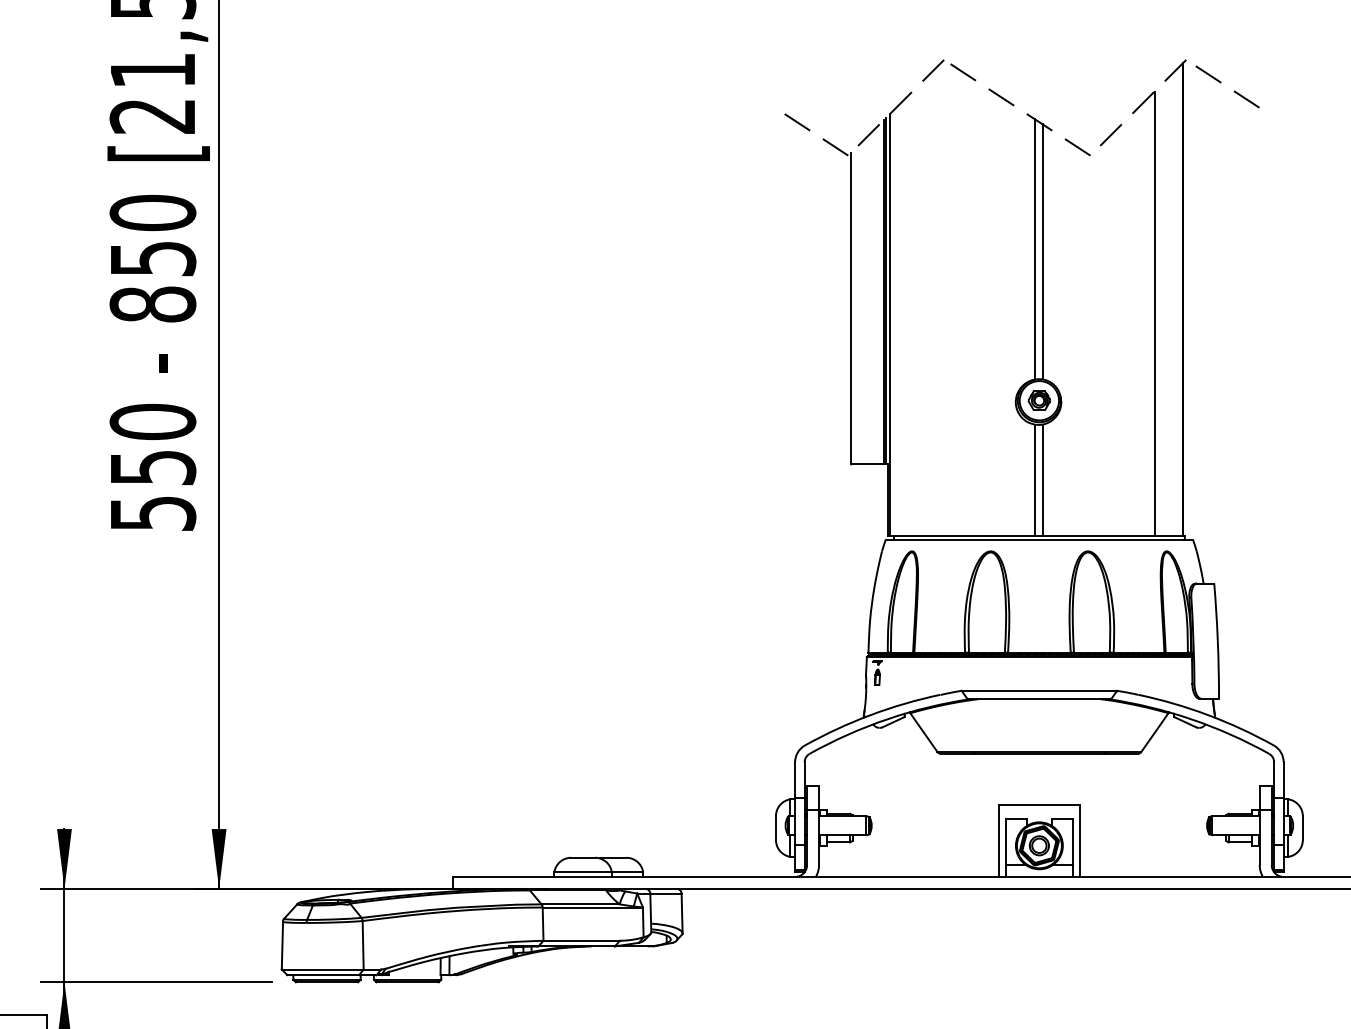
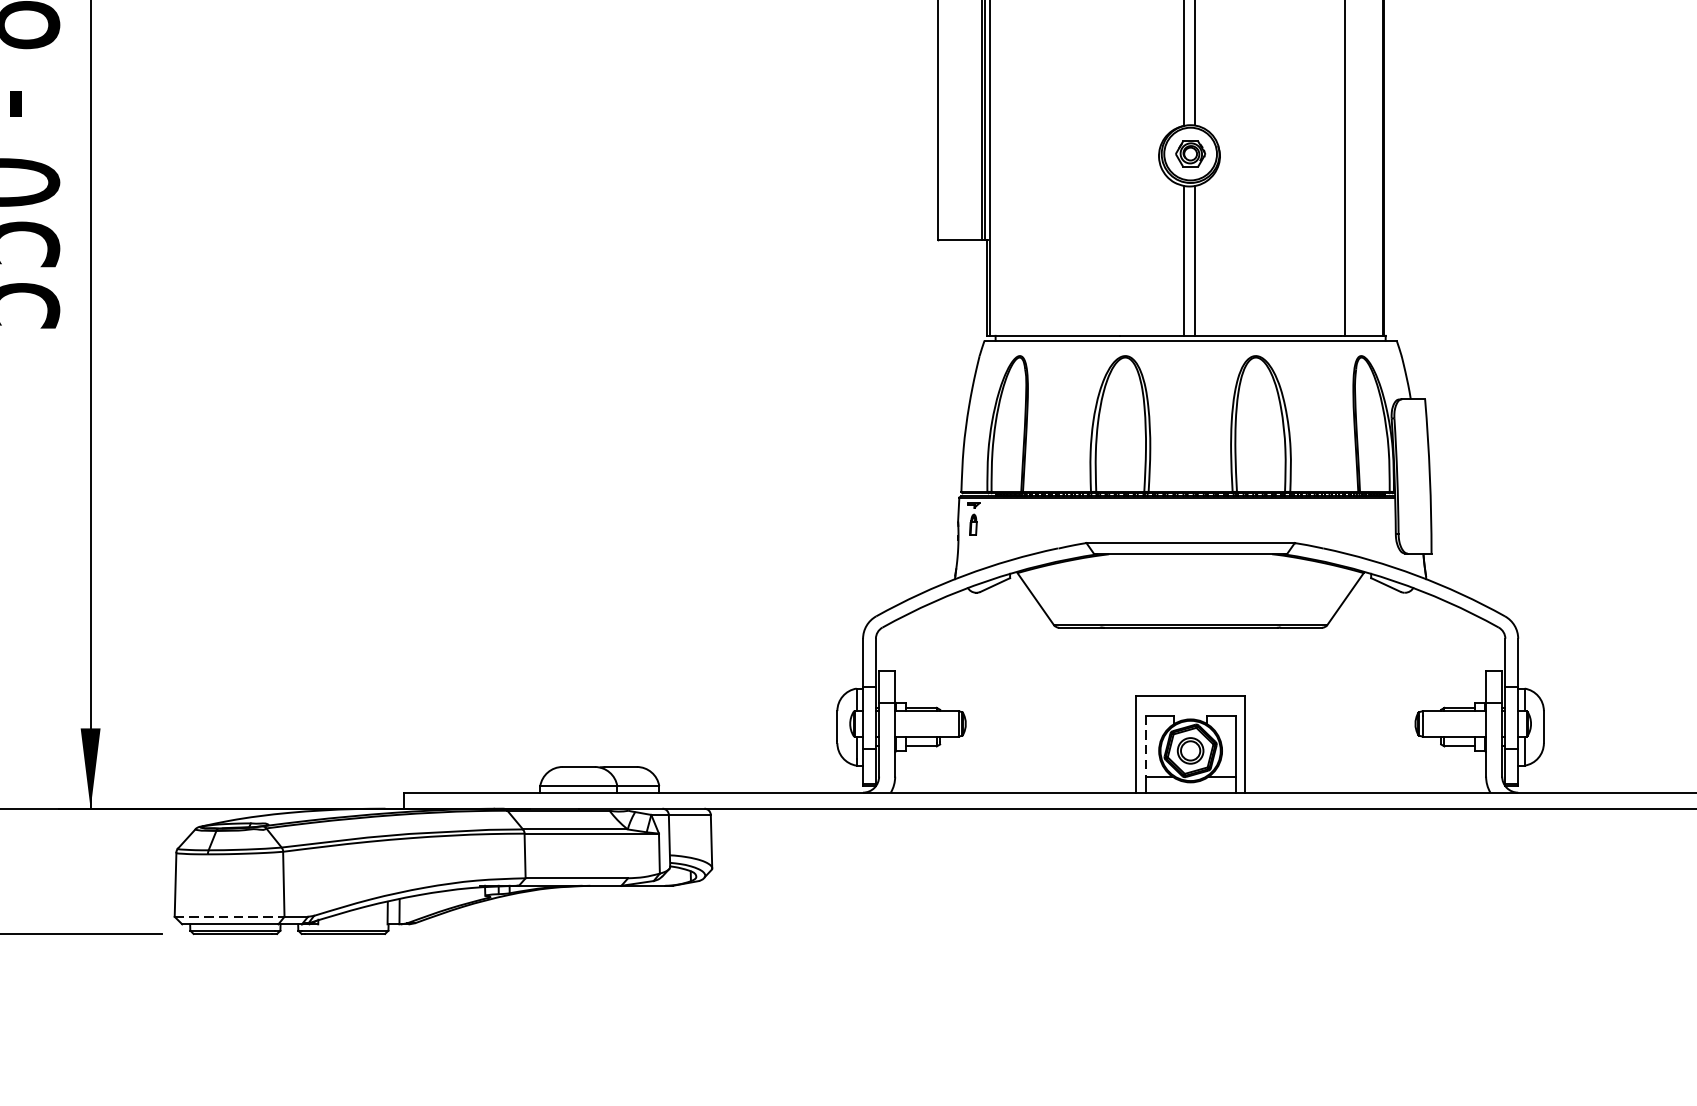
line: (1005, 842) -> (1145, 746), solid -> dashed
line: (322, 969) -> (229, 916), solid -> dashed

